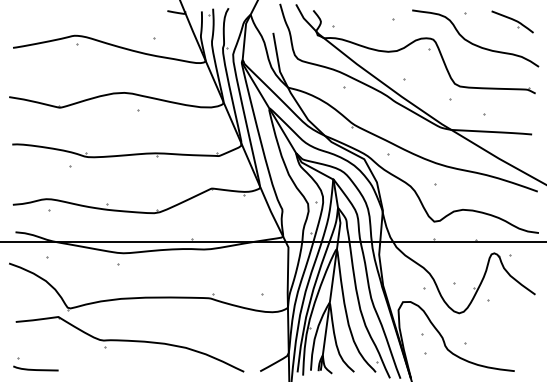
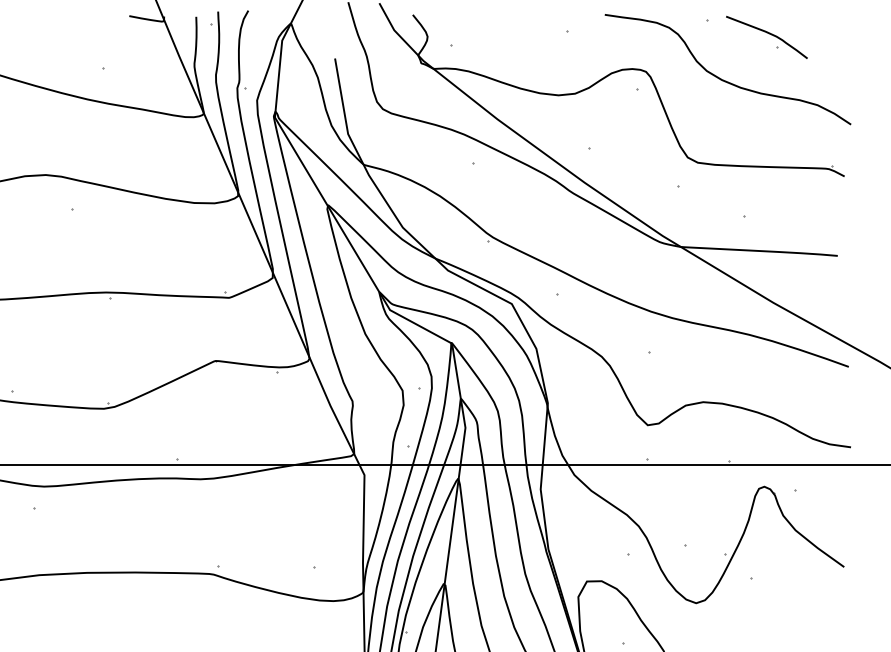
part: (512, 21) -> (766, 36), moved

